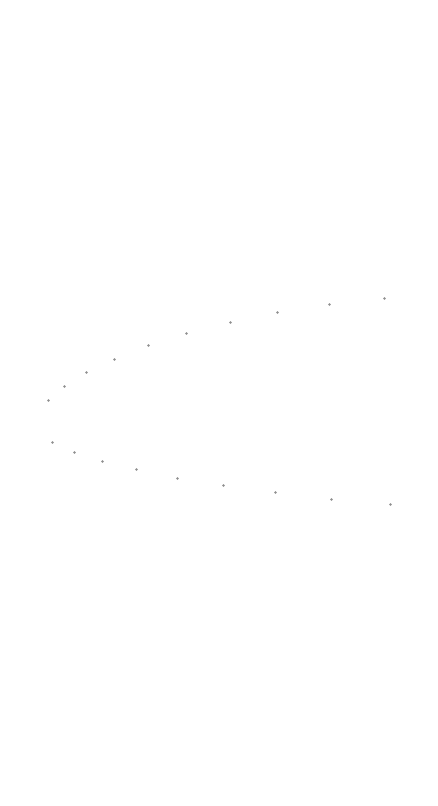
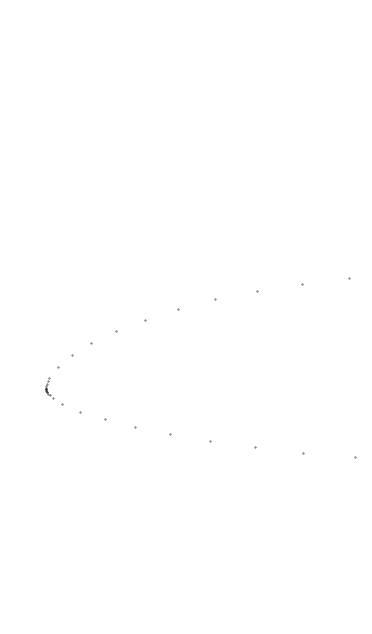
part: (38, 424) -> (50, 388), added

